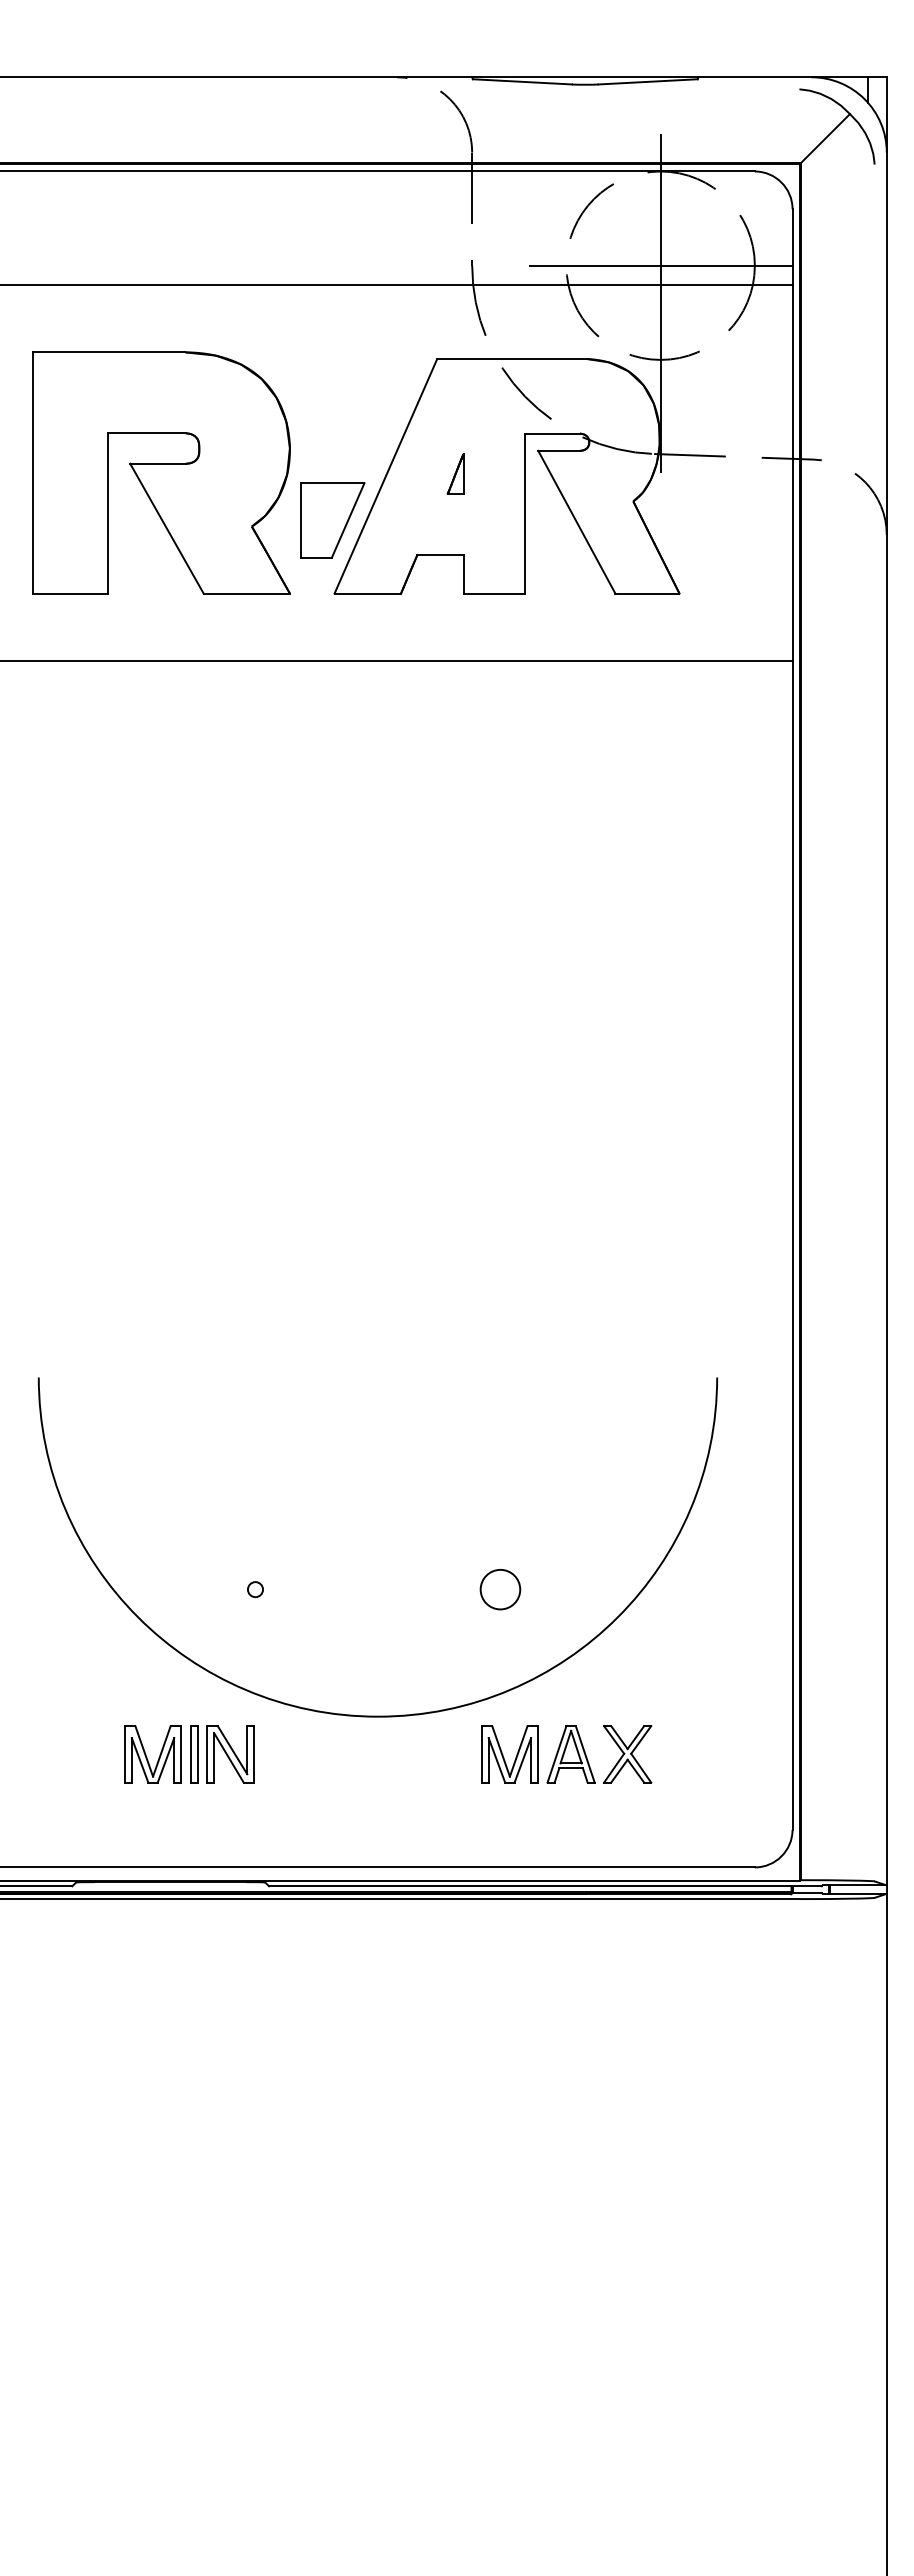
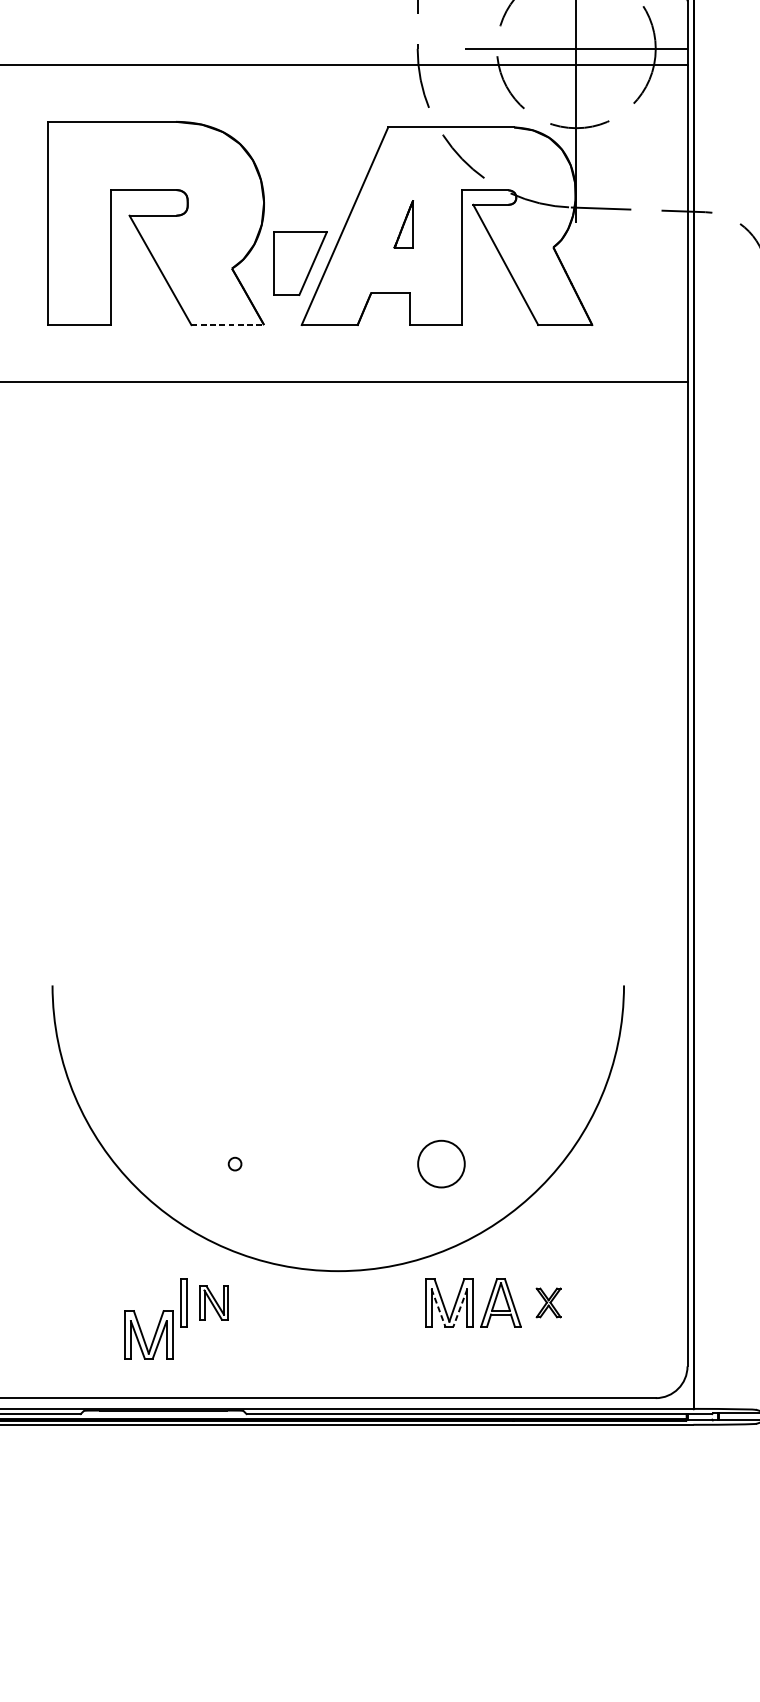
part: (455, 473) -> (403, 223), size x1.4
line: (247, 593) -> (228, 324), solid -> dashed
circle: (500, 1589) -> (441, 1164), size x1.4
part: (152, 1754) -> (148, 1335), moved
part: (230, 1754) -> (214, 1303), size x0.7
part: (627, 1754) -> (548, 1303), size x0.6
line: (496, 1760) -> (438, 1308), solid -> dashed
line: (522, 1760) -> (460, 1308), solid -> dashed

